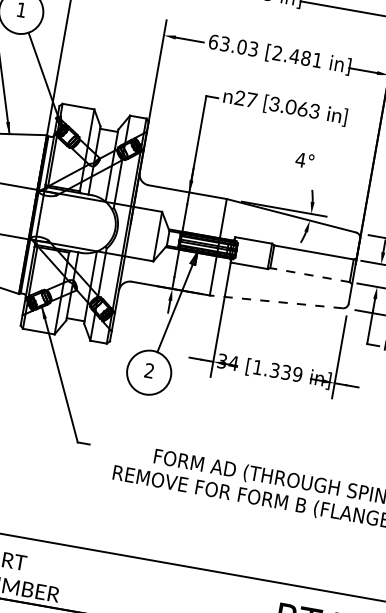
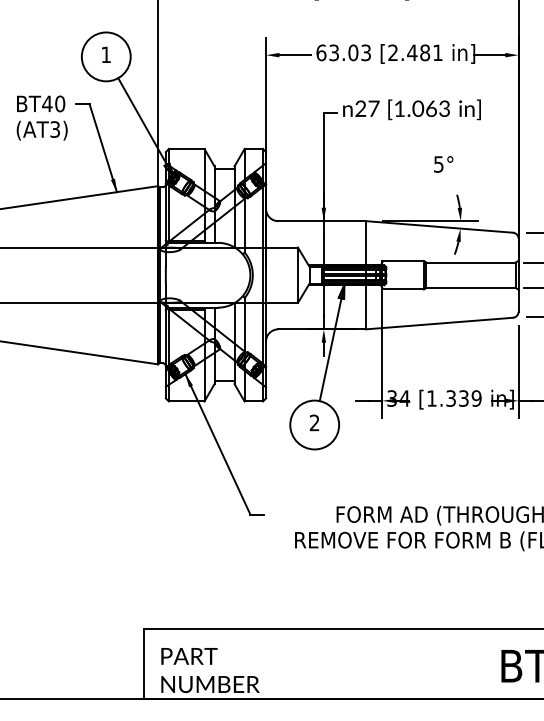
text: (274, 103) -> (399, 108), [3.063 -> [1.063
text: (300, 159) -> (438, 164), 4° -> 5°
line: (310, 274) -> (471, 287), dashed -> solid
line: (276, 301) -> (439, 323), dashed -> solid

